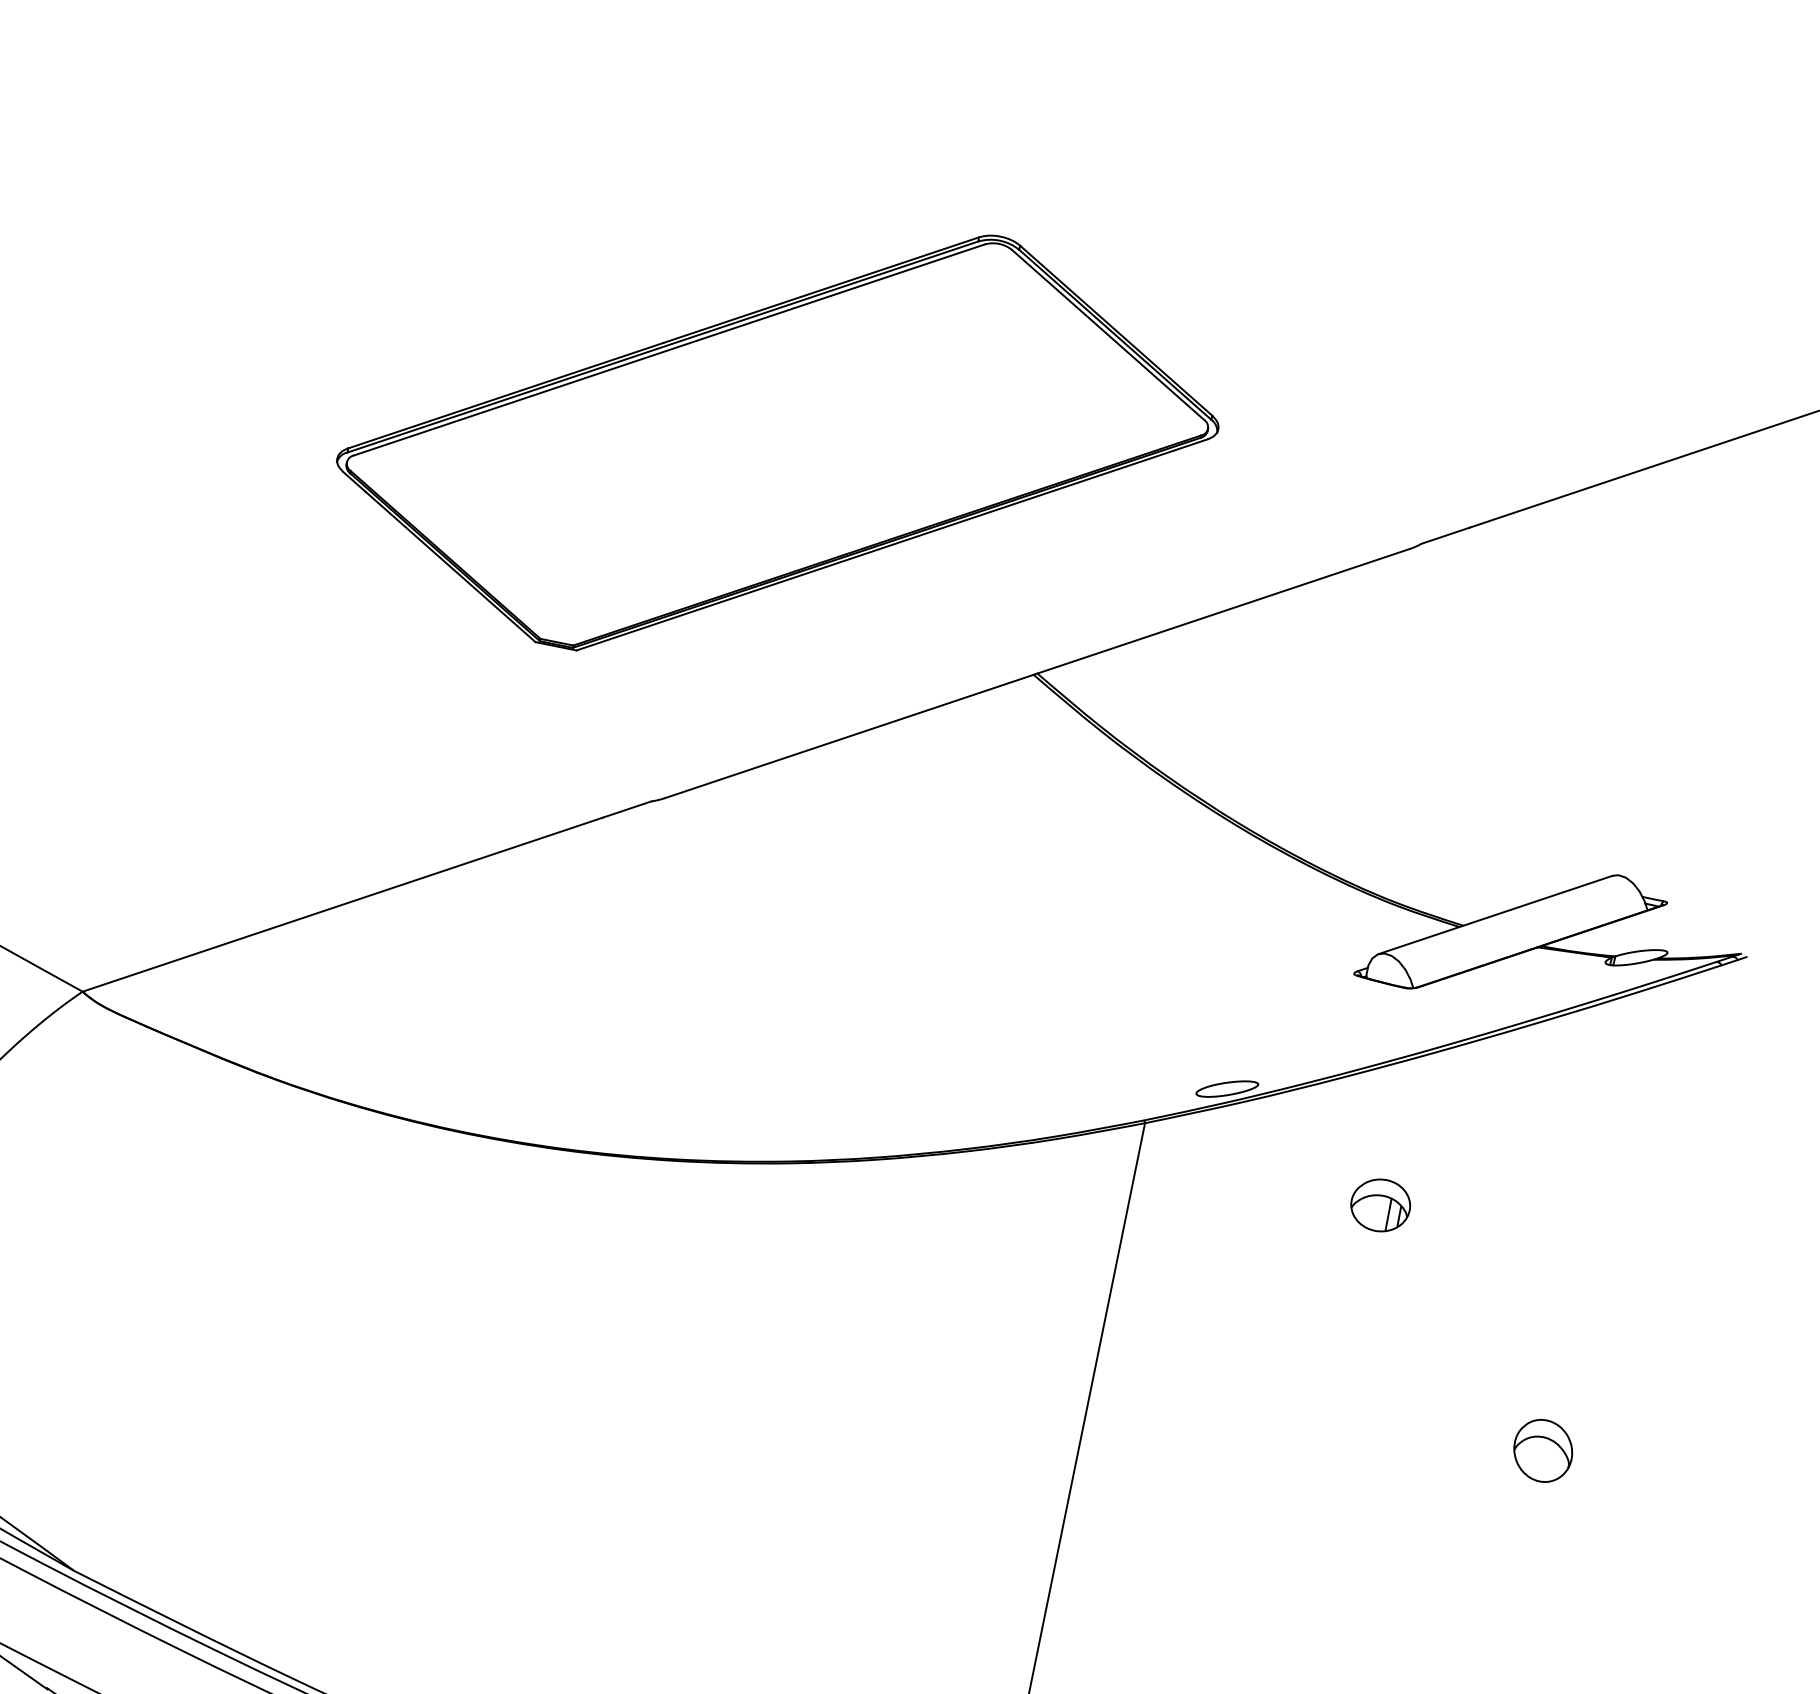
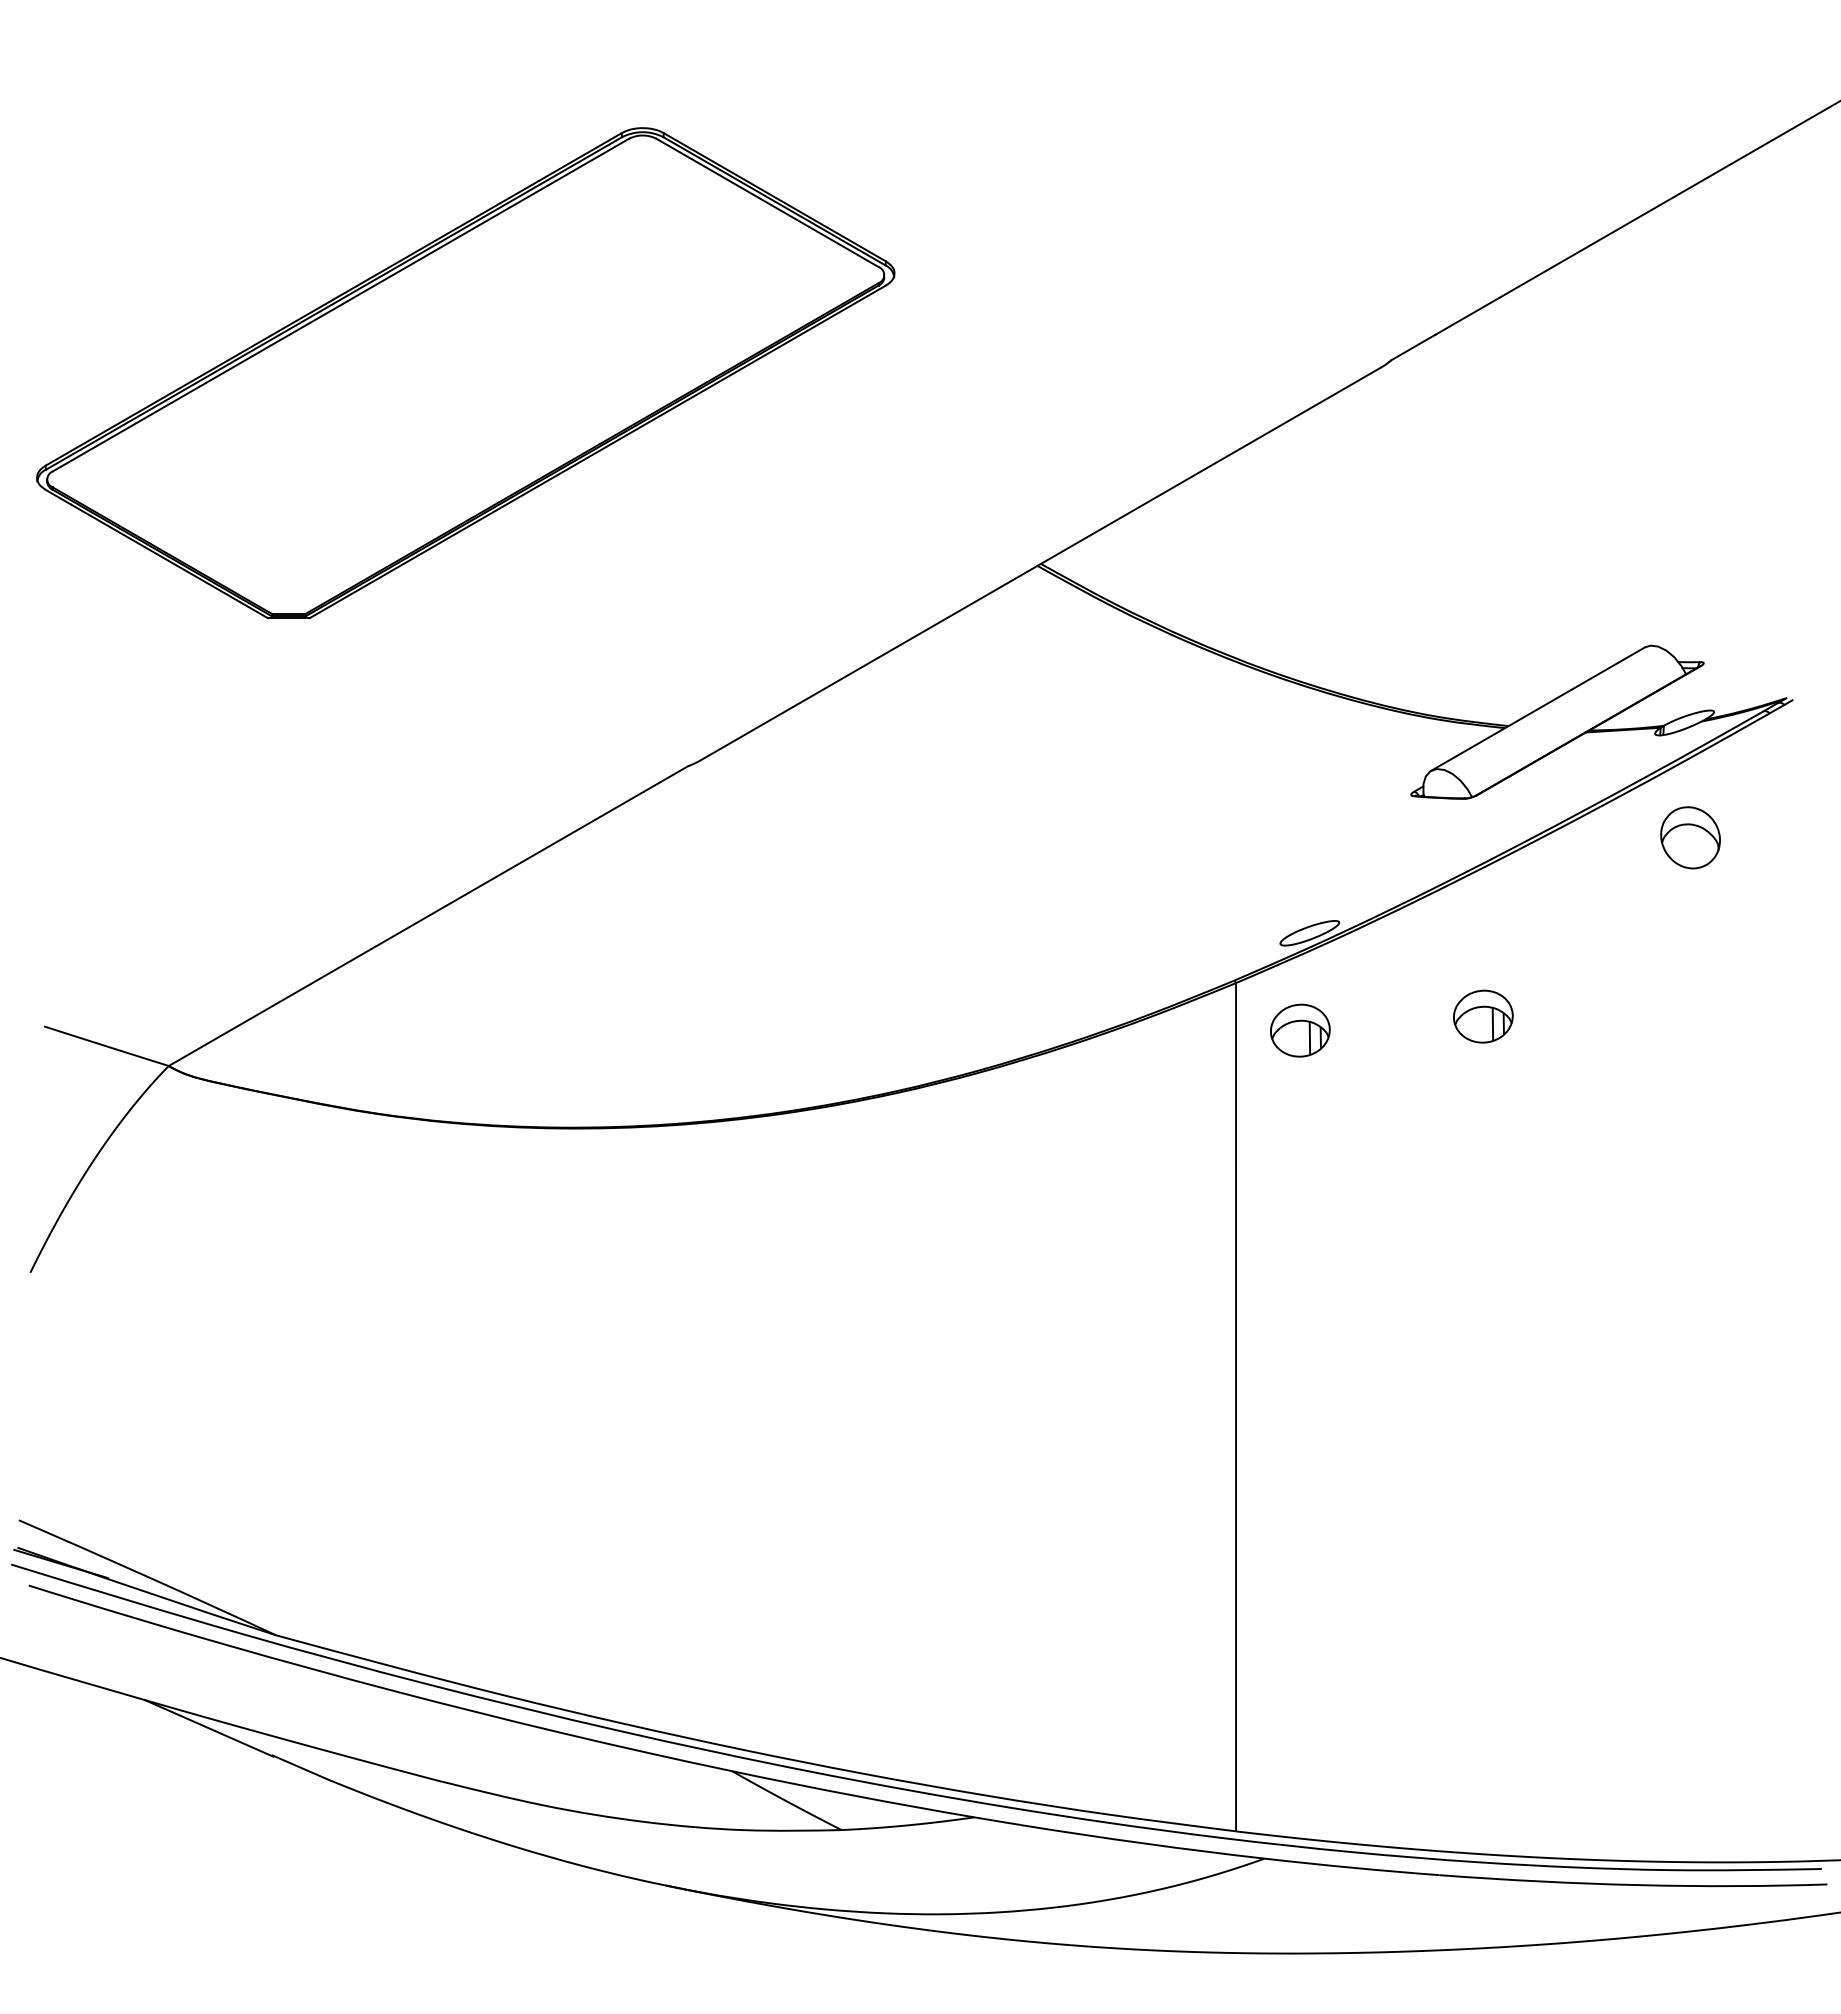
part: (777, 441) -> (465, 373), moved
part: (1198, 1182) -> (1300, 1030), added
part: (1543, 1450) -> (1690, 837), moved

